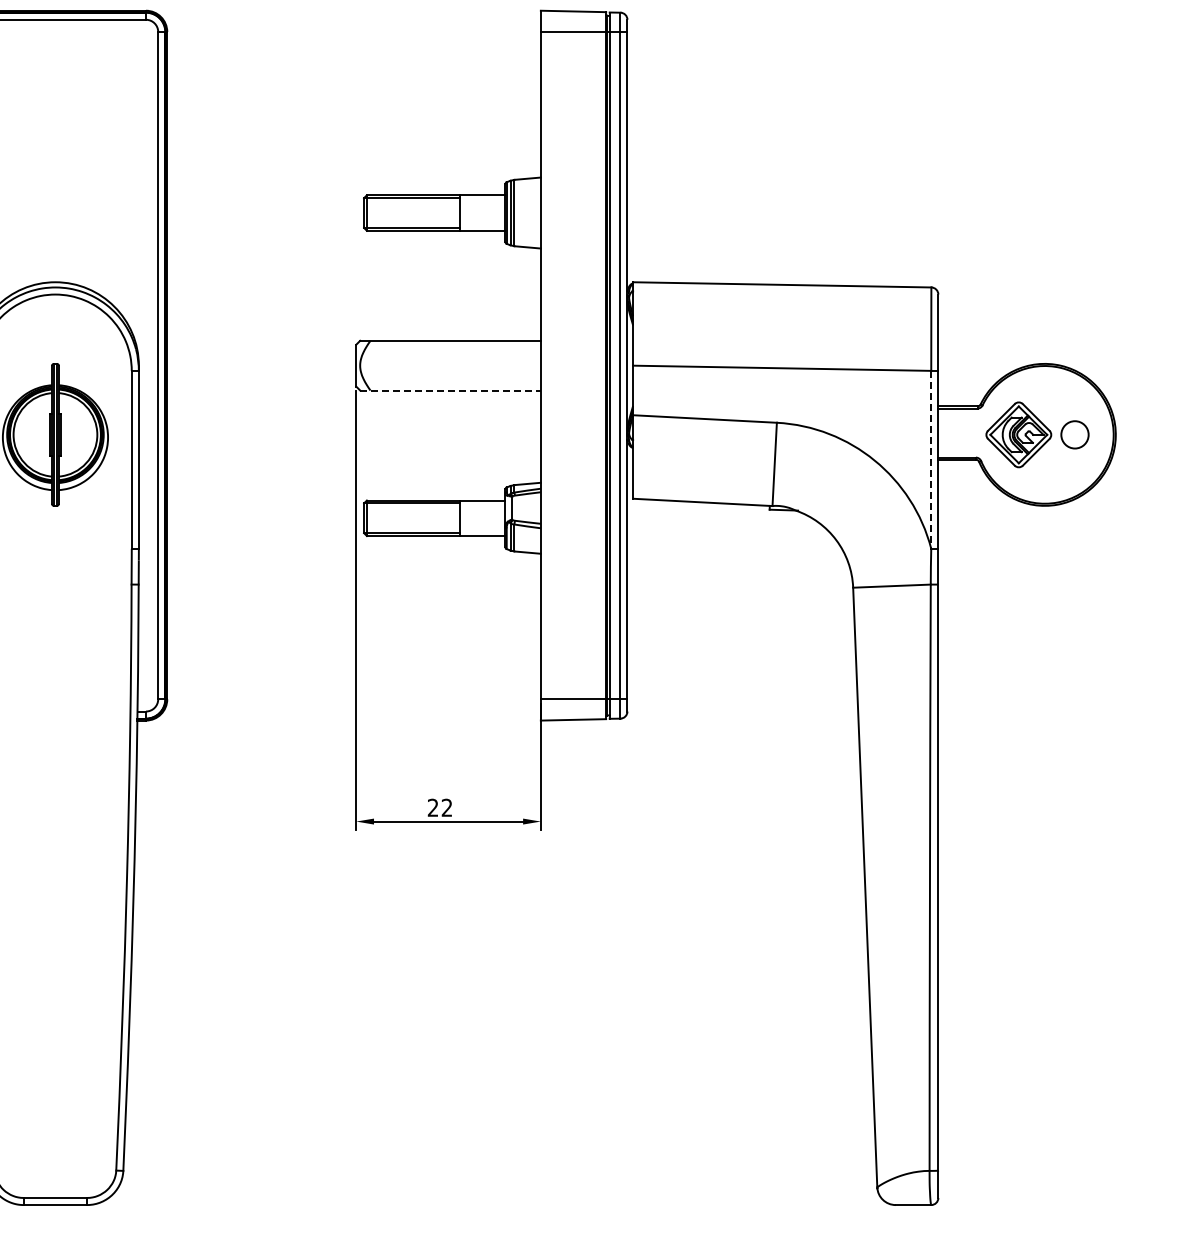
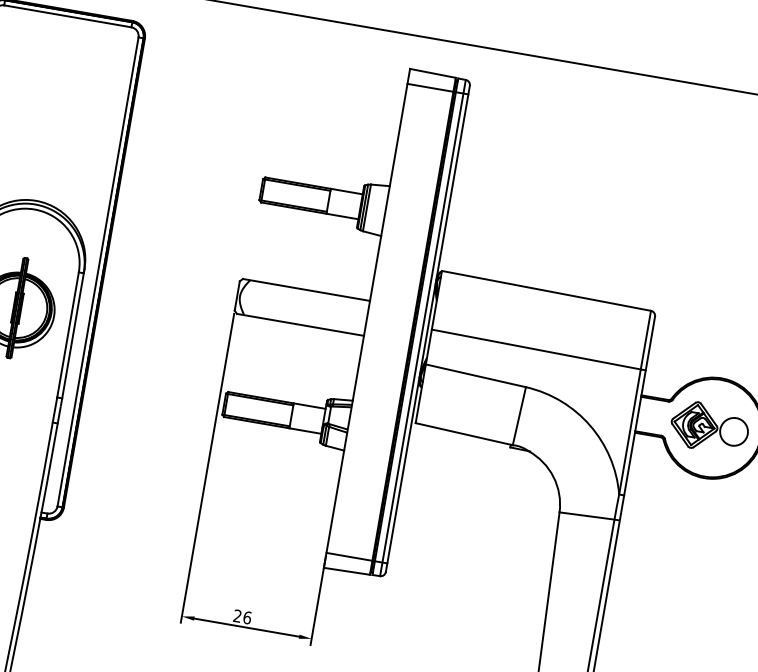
line: (451, 390) -> (301, 324), dashed -> solid
circle: (1074, 434) -> (733, 431), size x1.43
line: (931, 459) -> (630, 431), dashed -> solid
text: (446, 807) -> (247, 617), 22 -> 26

